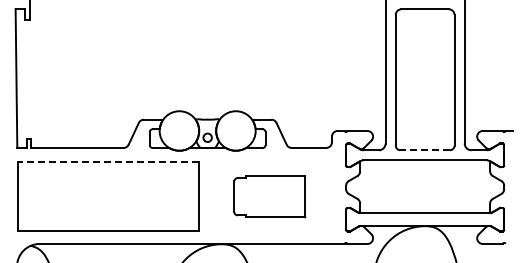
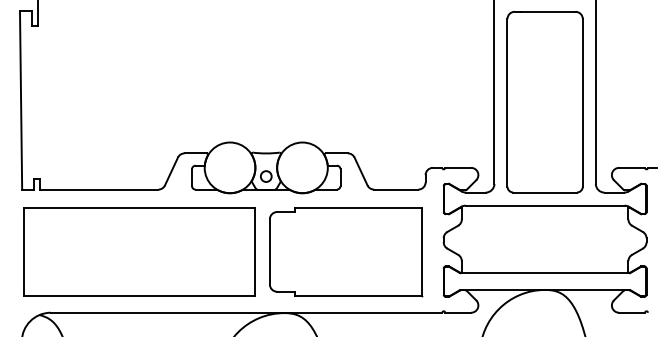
line: (425, 150) -> (545, 192), dashed -> solid
line: (108, 162) -> (139, 208), dashed -> solid
part: (269, 196) -> (345, 251), size x1.67

